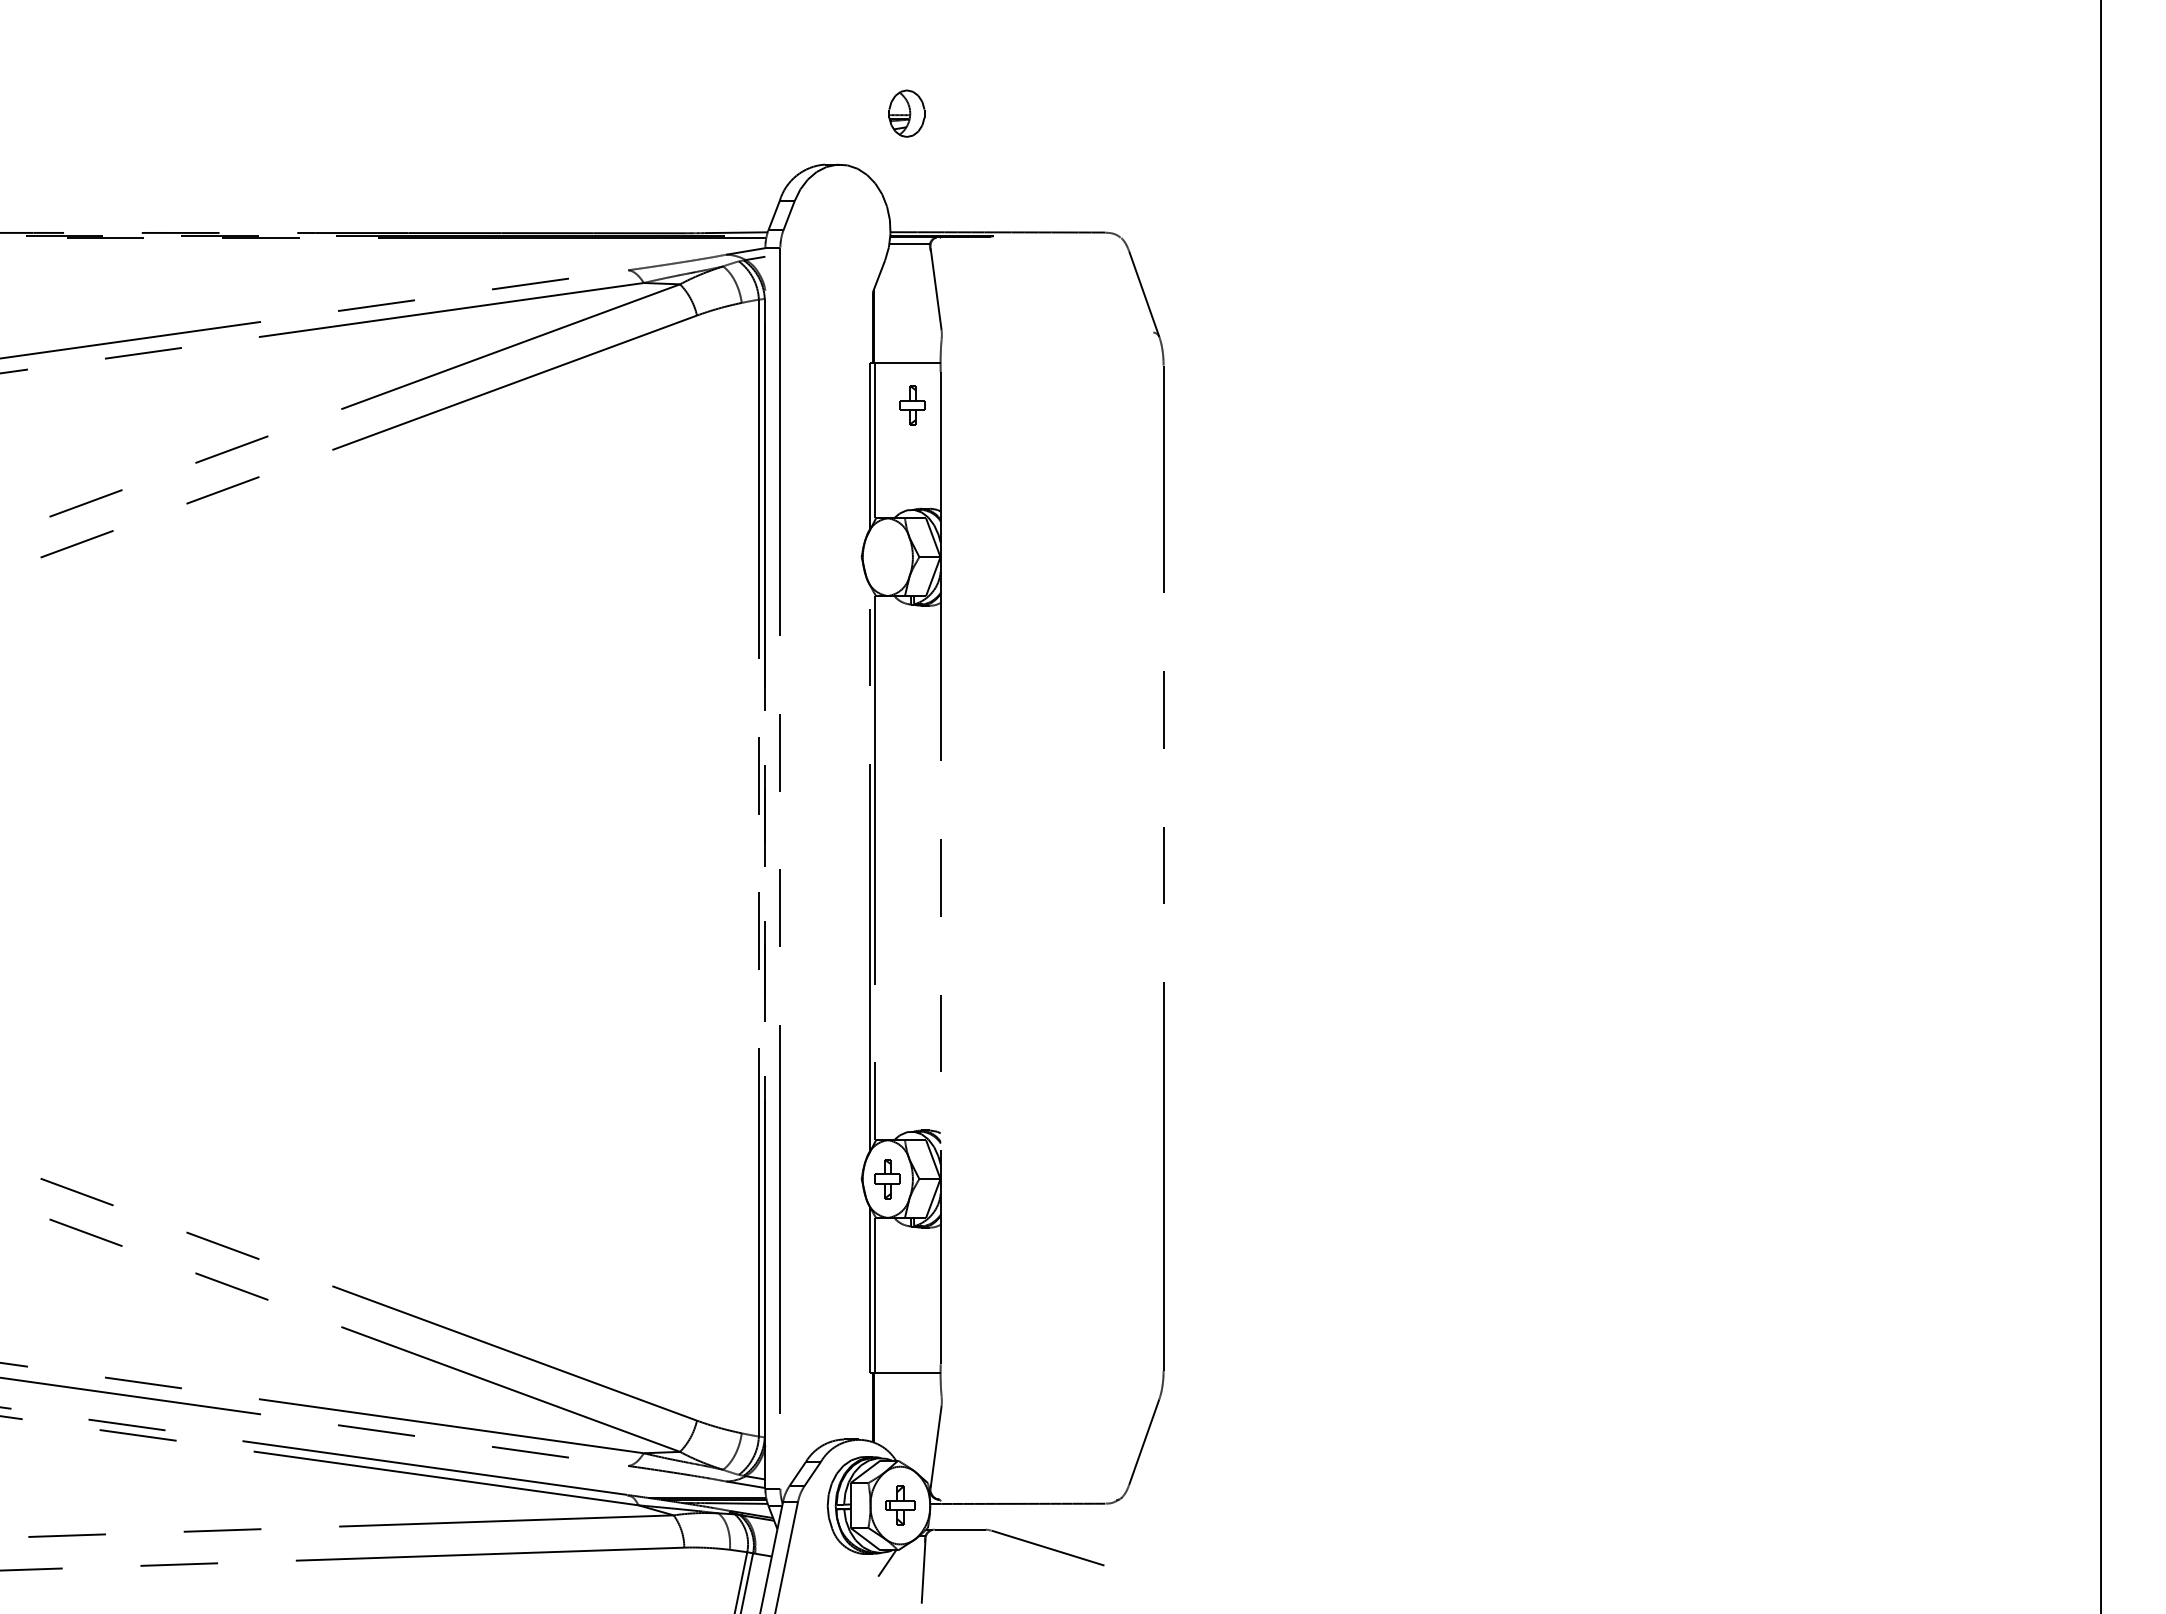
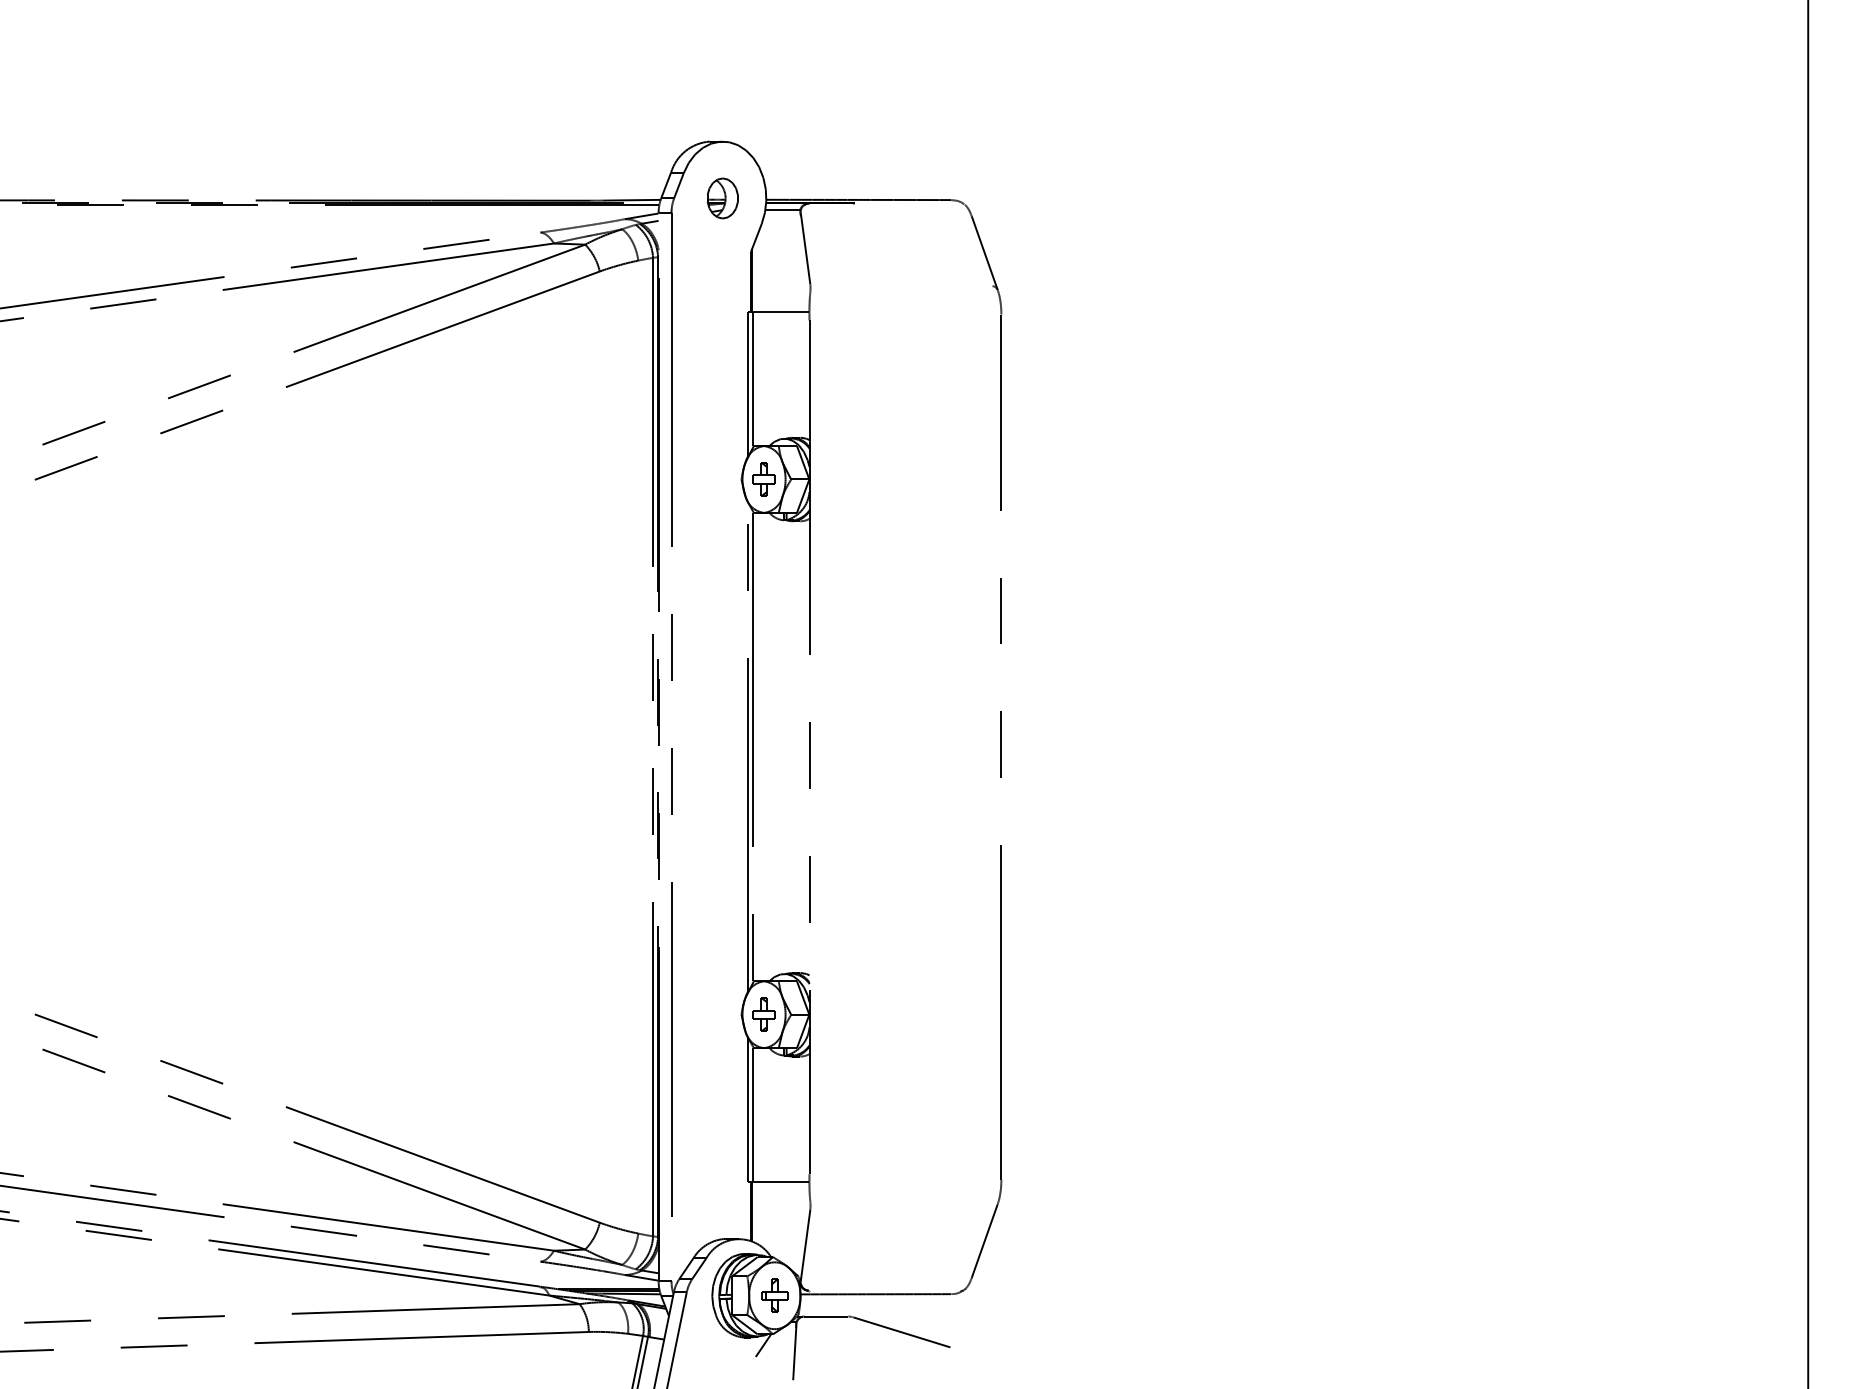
part: (906, 113) -> (722, 198), moved
part: (912, 405) -> (763, 479), moved

